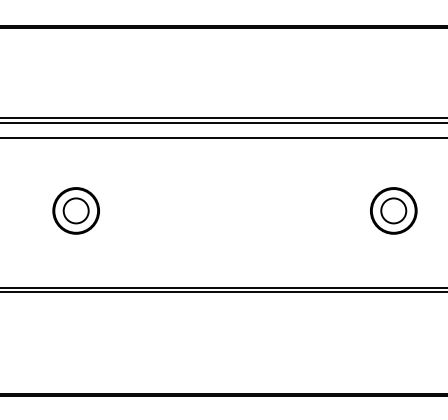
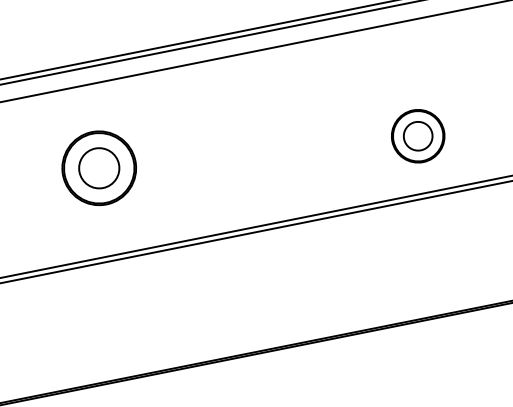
part: (75, 210) -> (98, 168), size x1.4
part: (393, 210) -> (417, 135), moved

